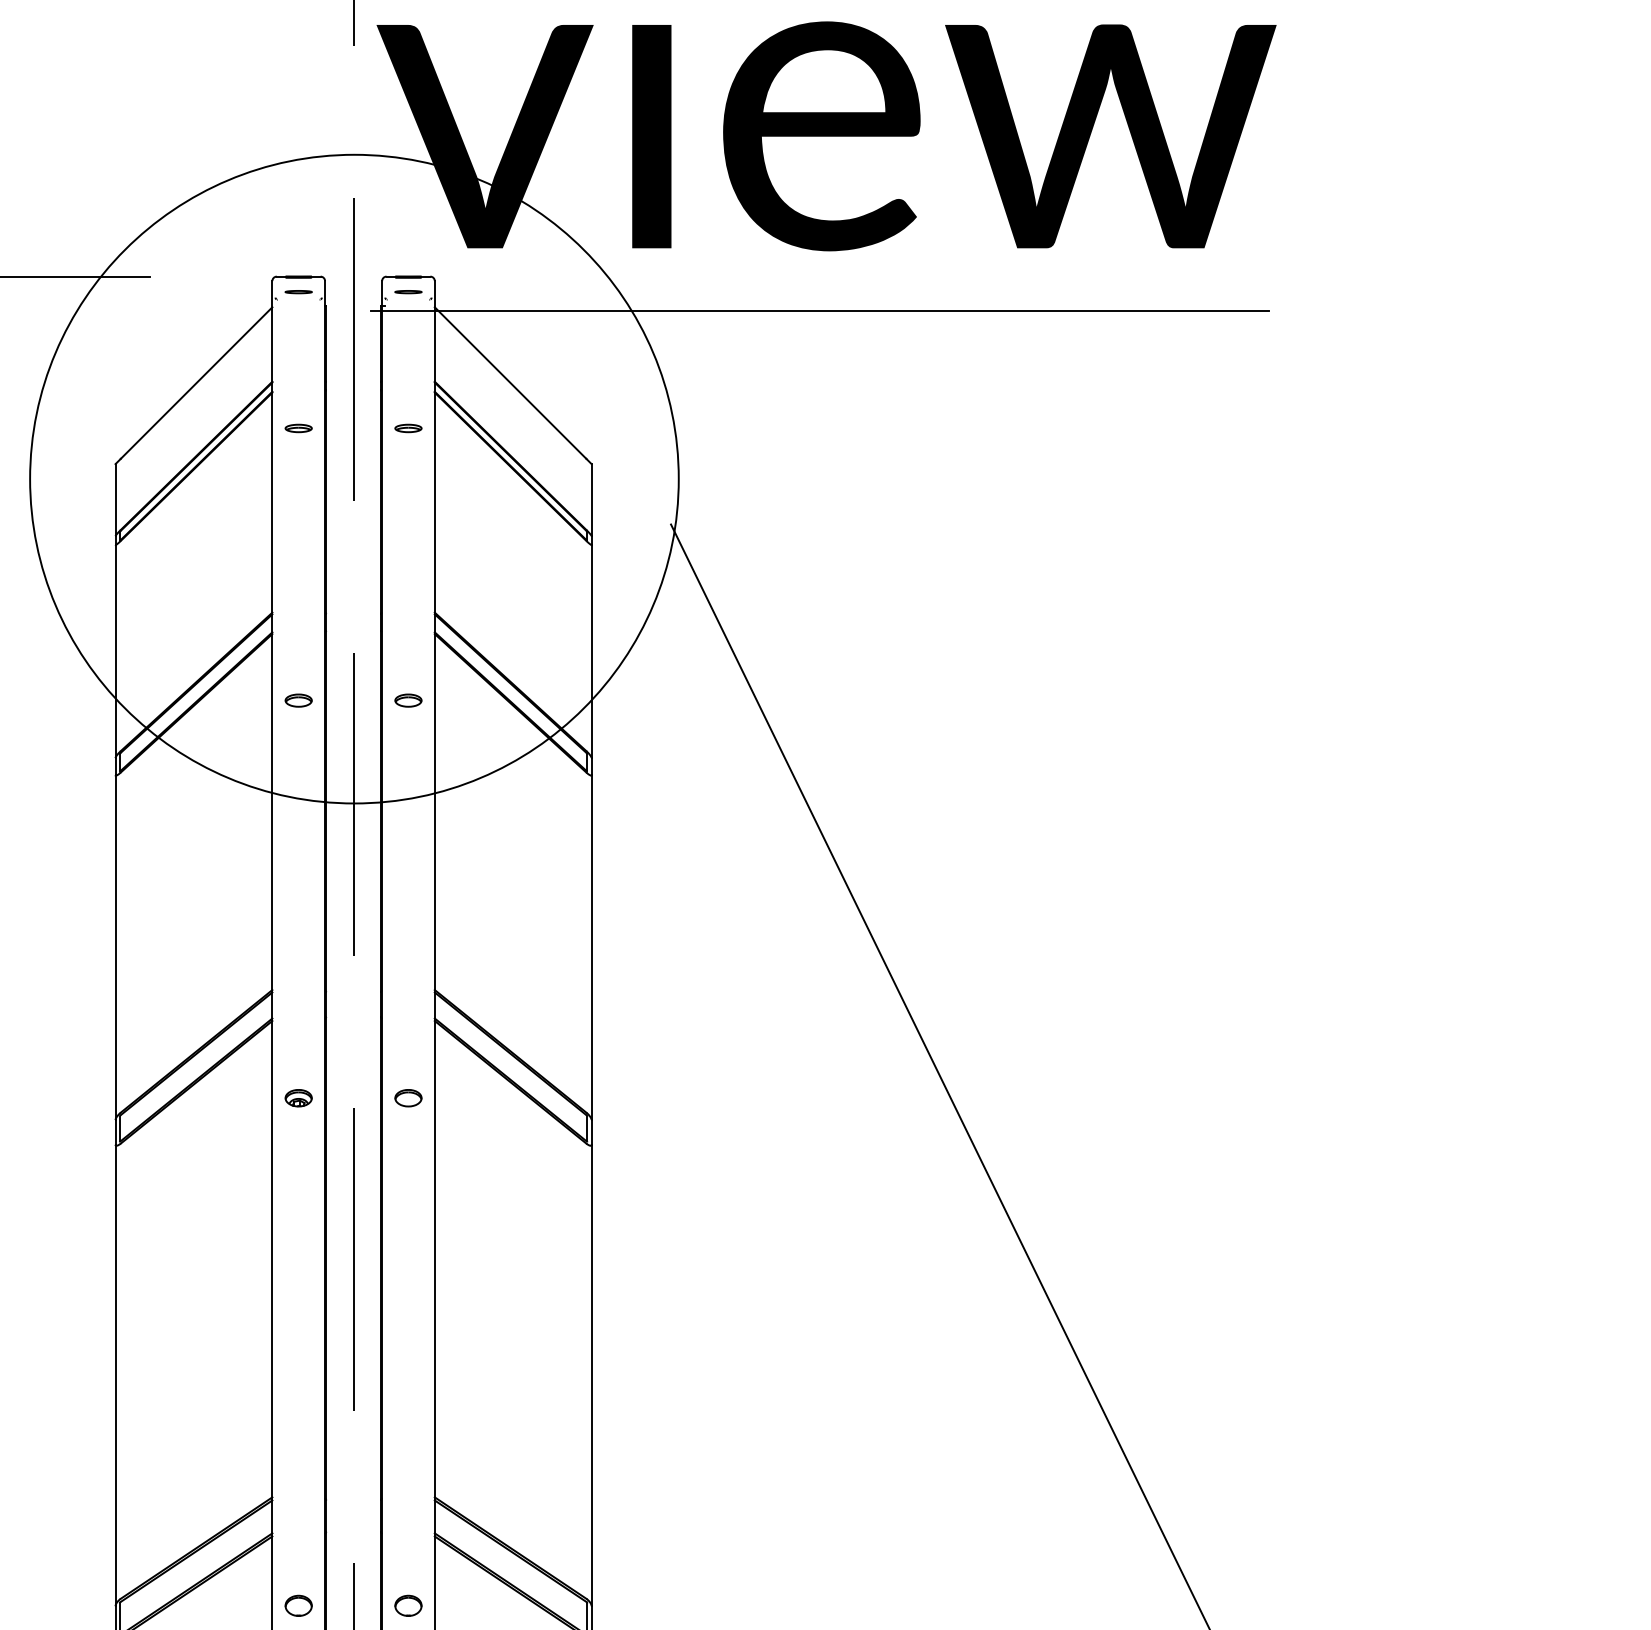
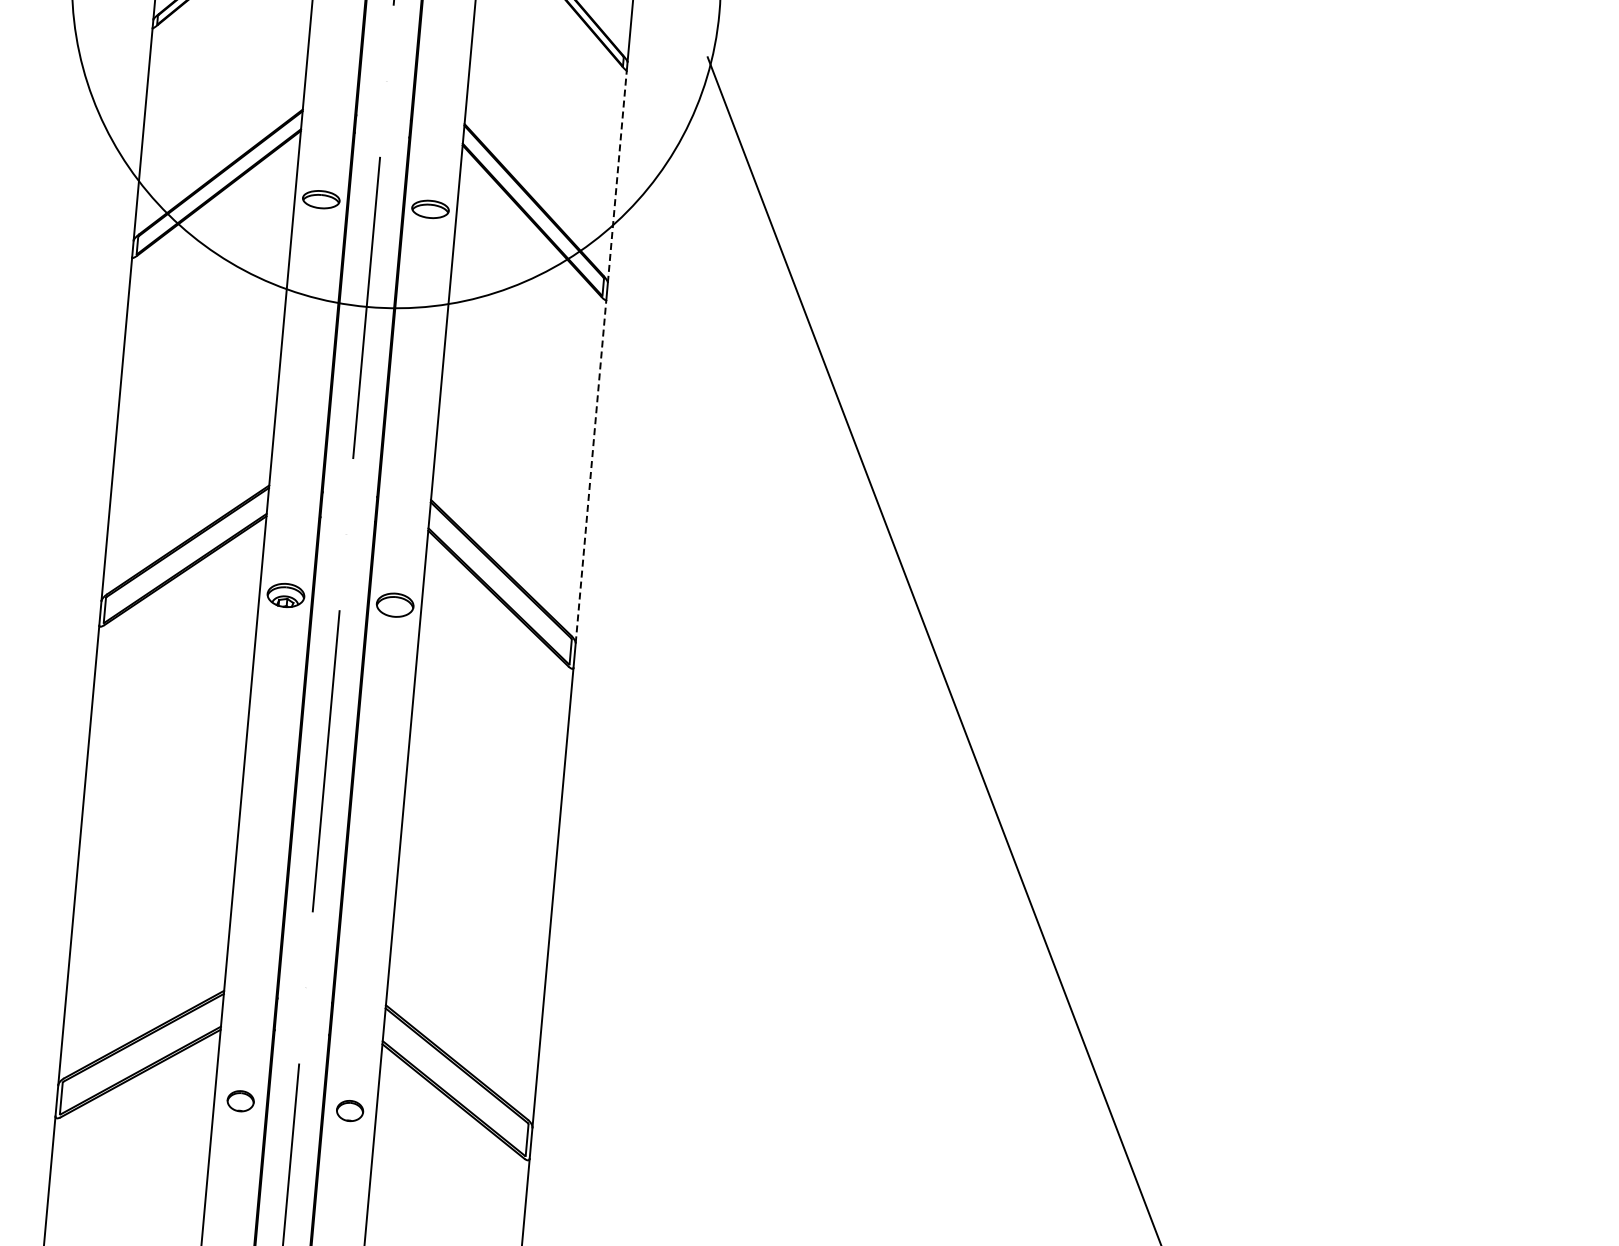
line: (591, 651) -> (617, 176), solid -> dashed
part: (298, 700) -> (321, 199), size x1.4
part: (408, 700) -> (430, 209), size x1.4
line: (591, 947) -> (590, 471), solid -> dashed
part: (298, 1098) -> (285, 595), size x1.4
part: (408, 1098) -> (395, 605), size x1.4

